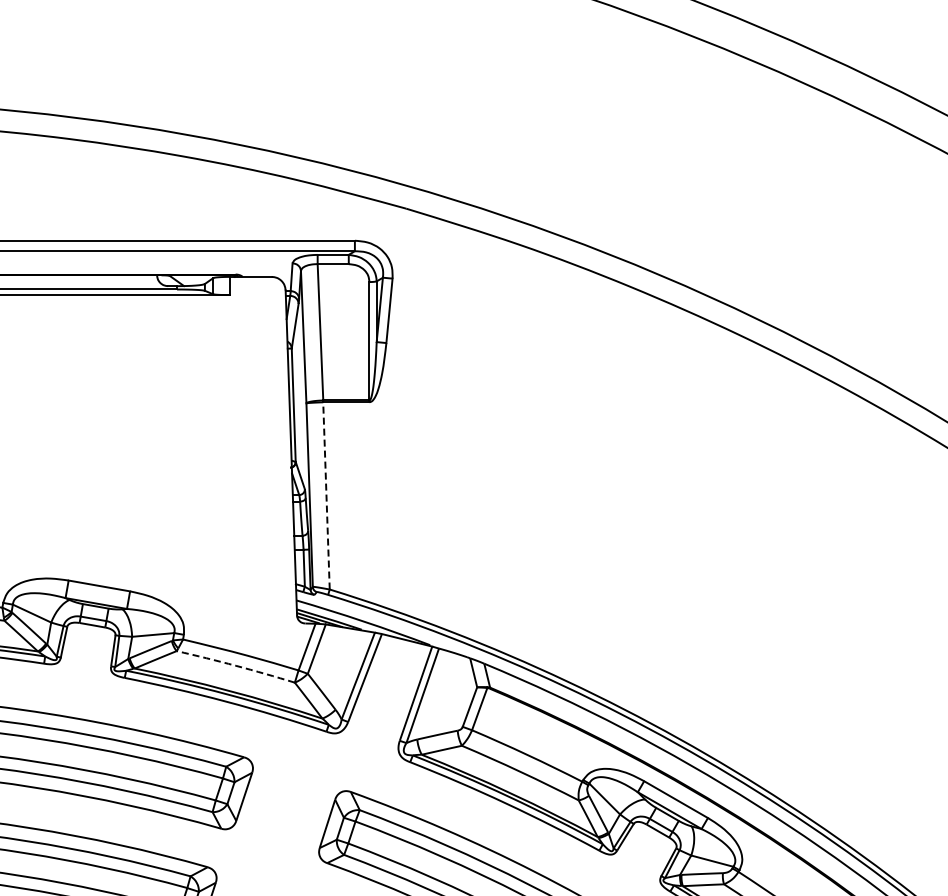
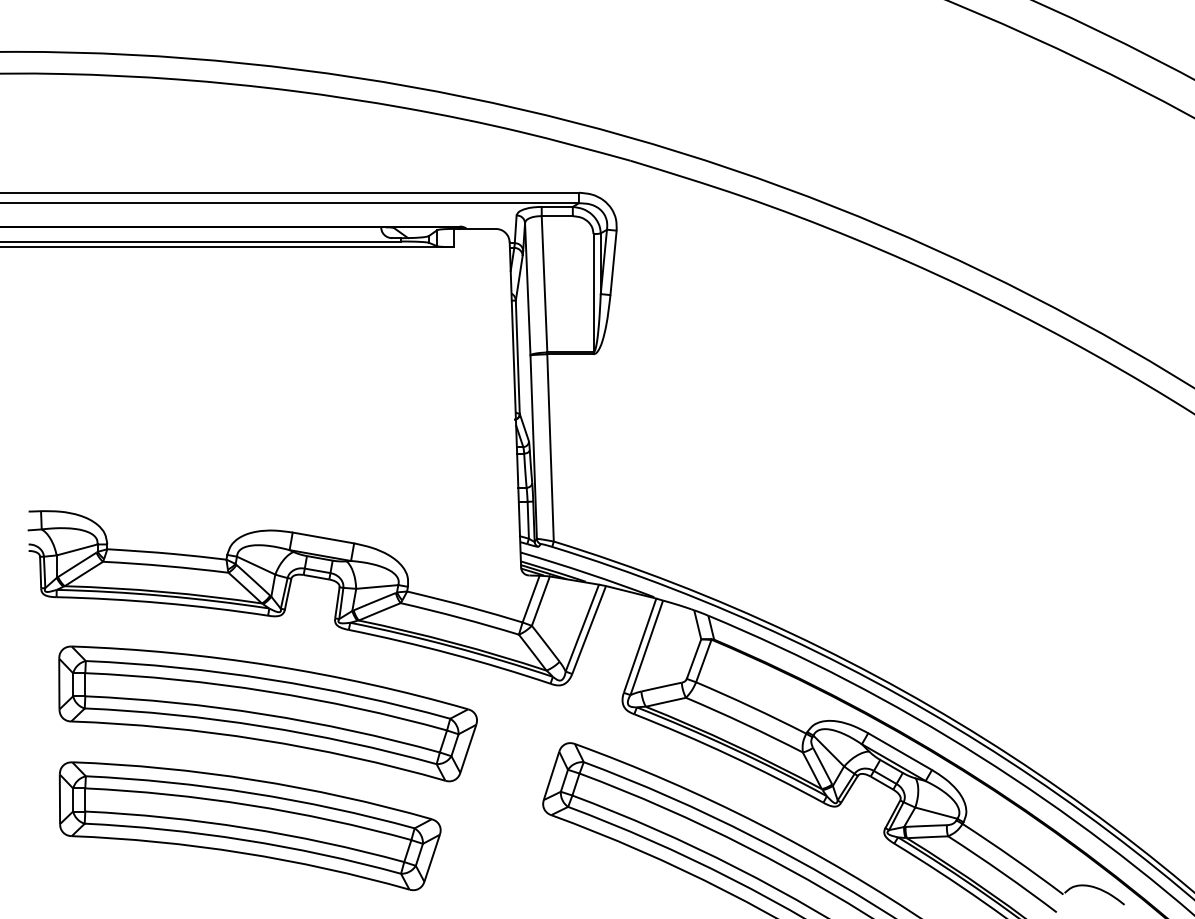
line: (326, 495) -> (550, 447), dashed -> solid
arc: (236, 665) -> (460, 617), dashed -> solid

